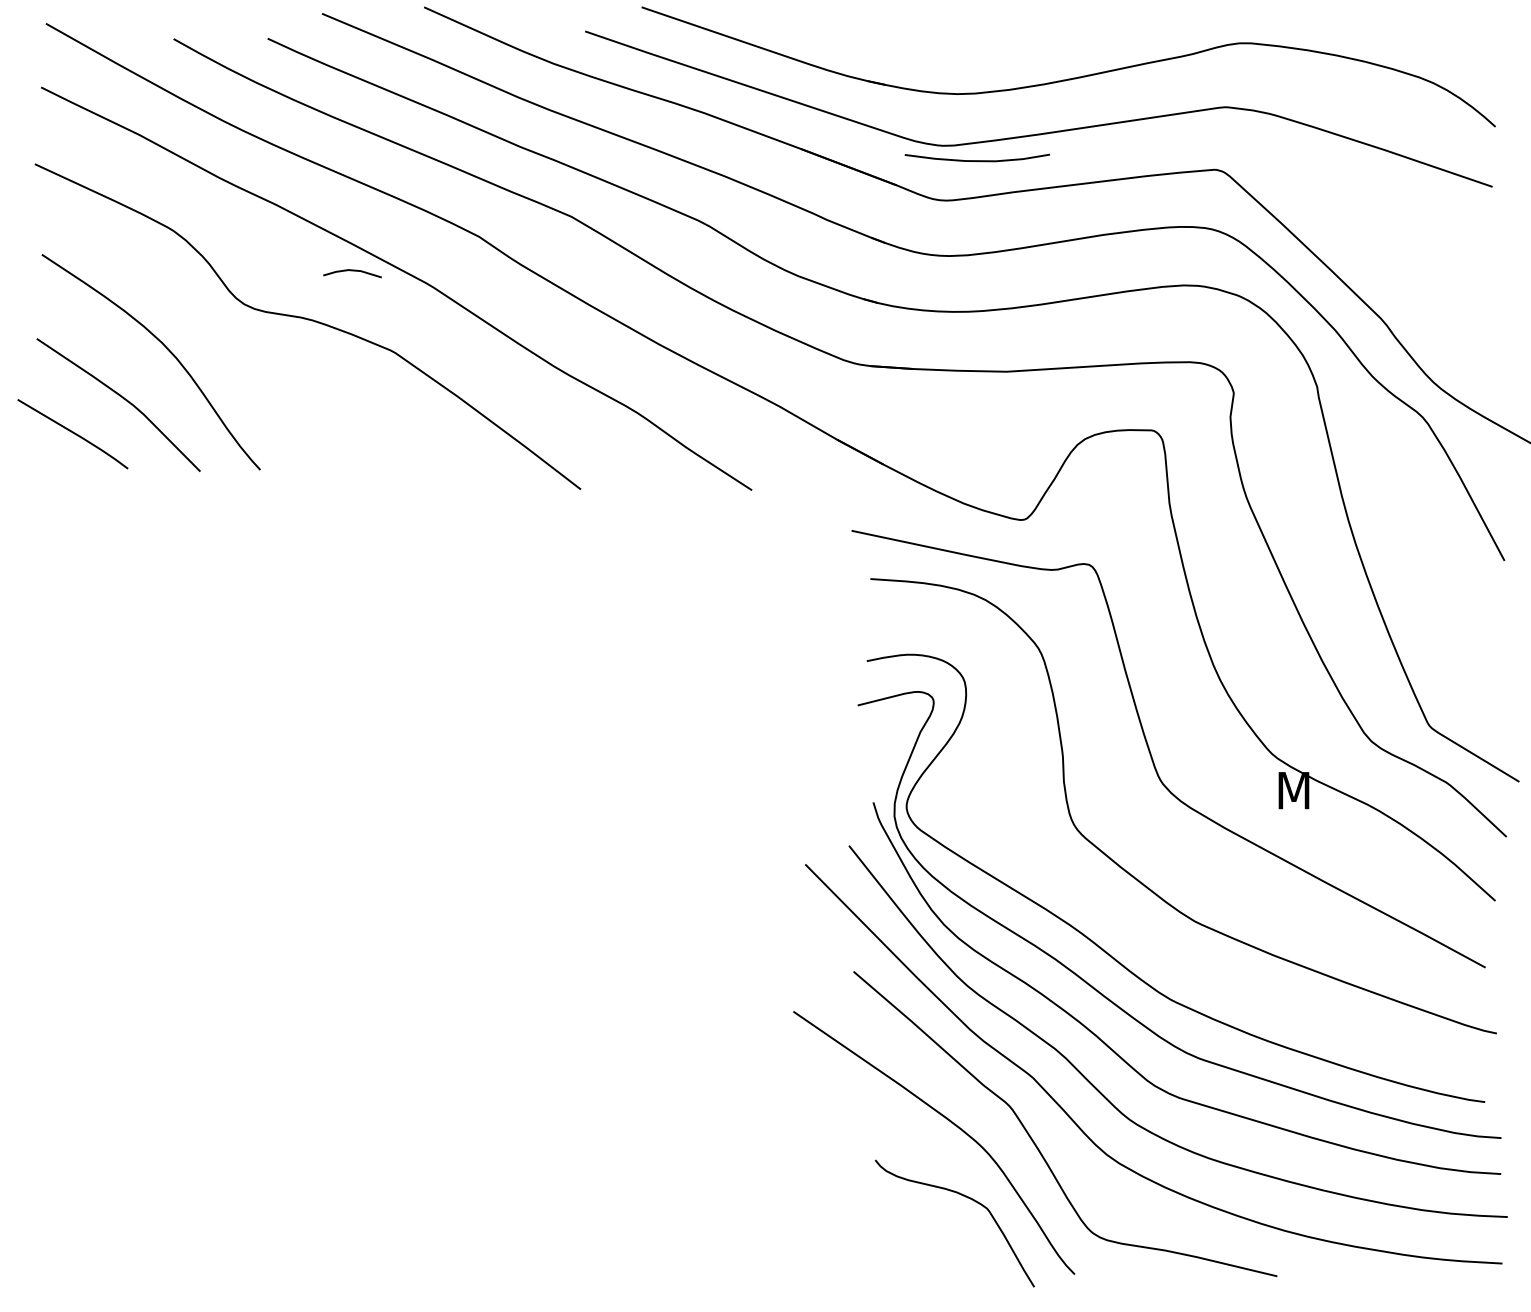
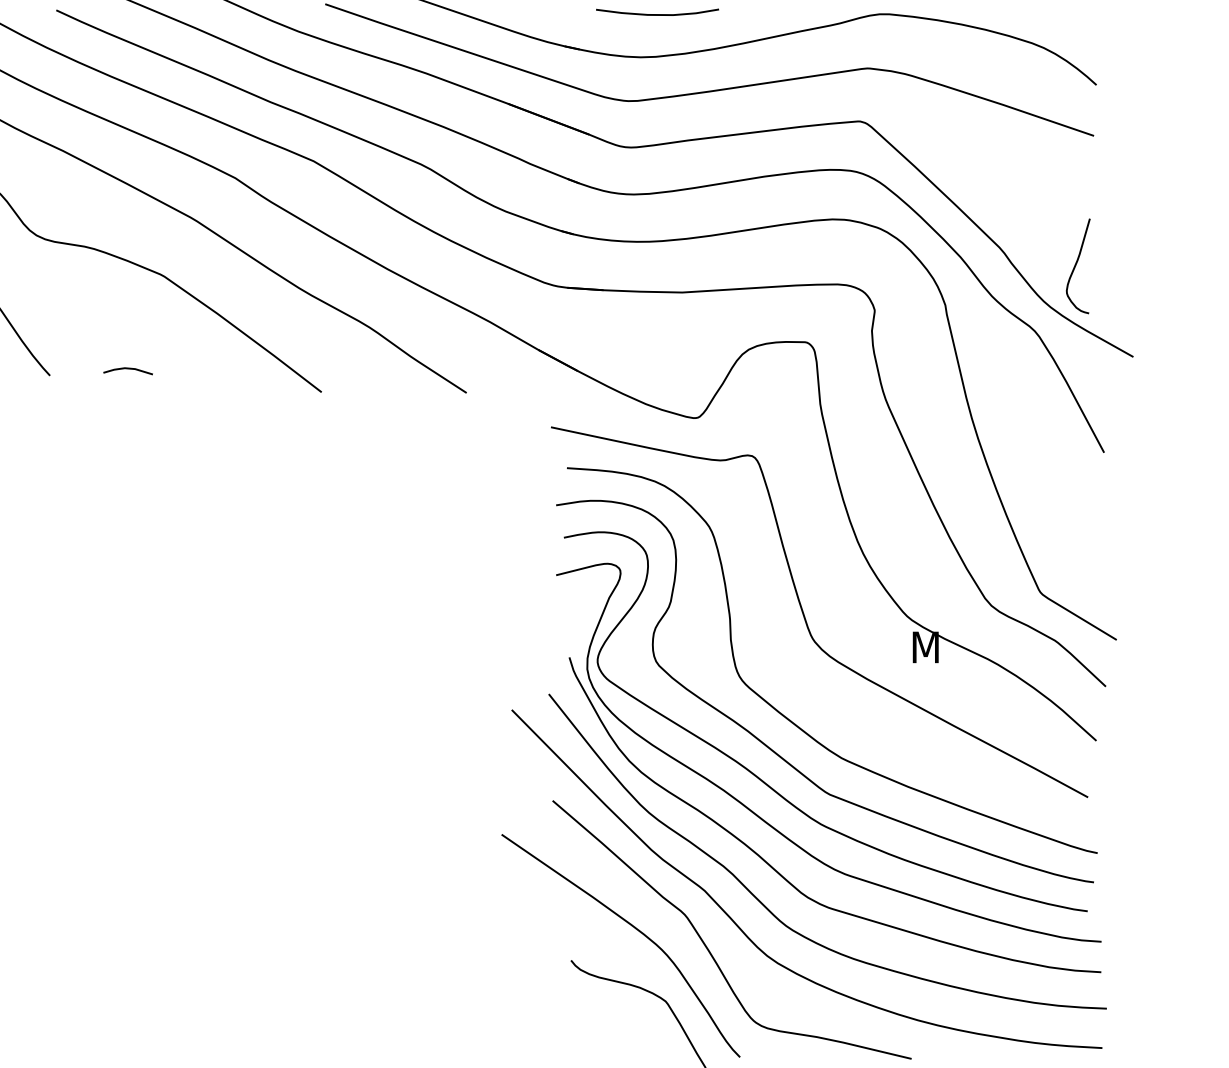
curve: (976, 160) -> (656, 14), moved
line: (352, 271) -> (128, 369), moved
curve: (1471, 340) -> (1076, 266), added
curve: (1117, 914) -> (776, 752), added

